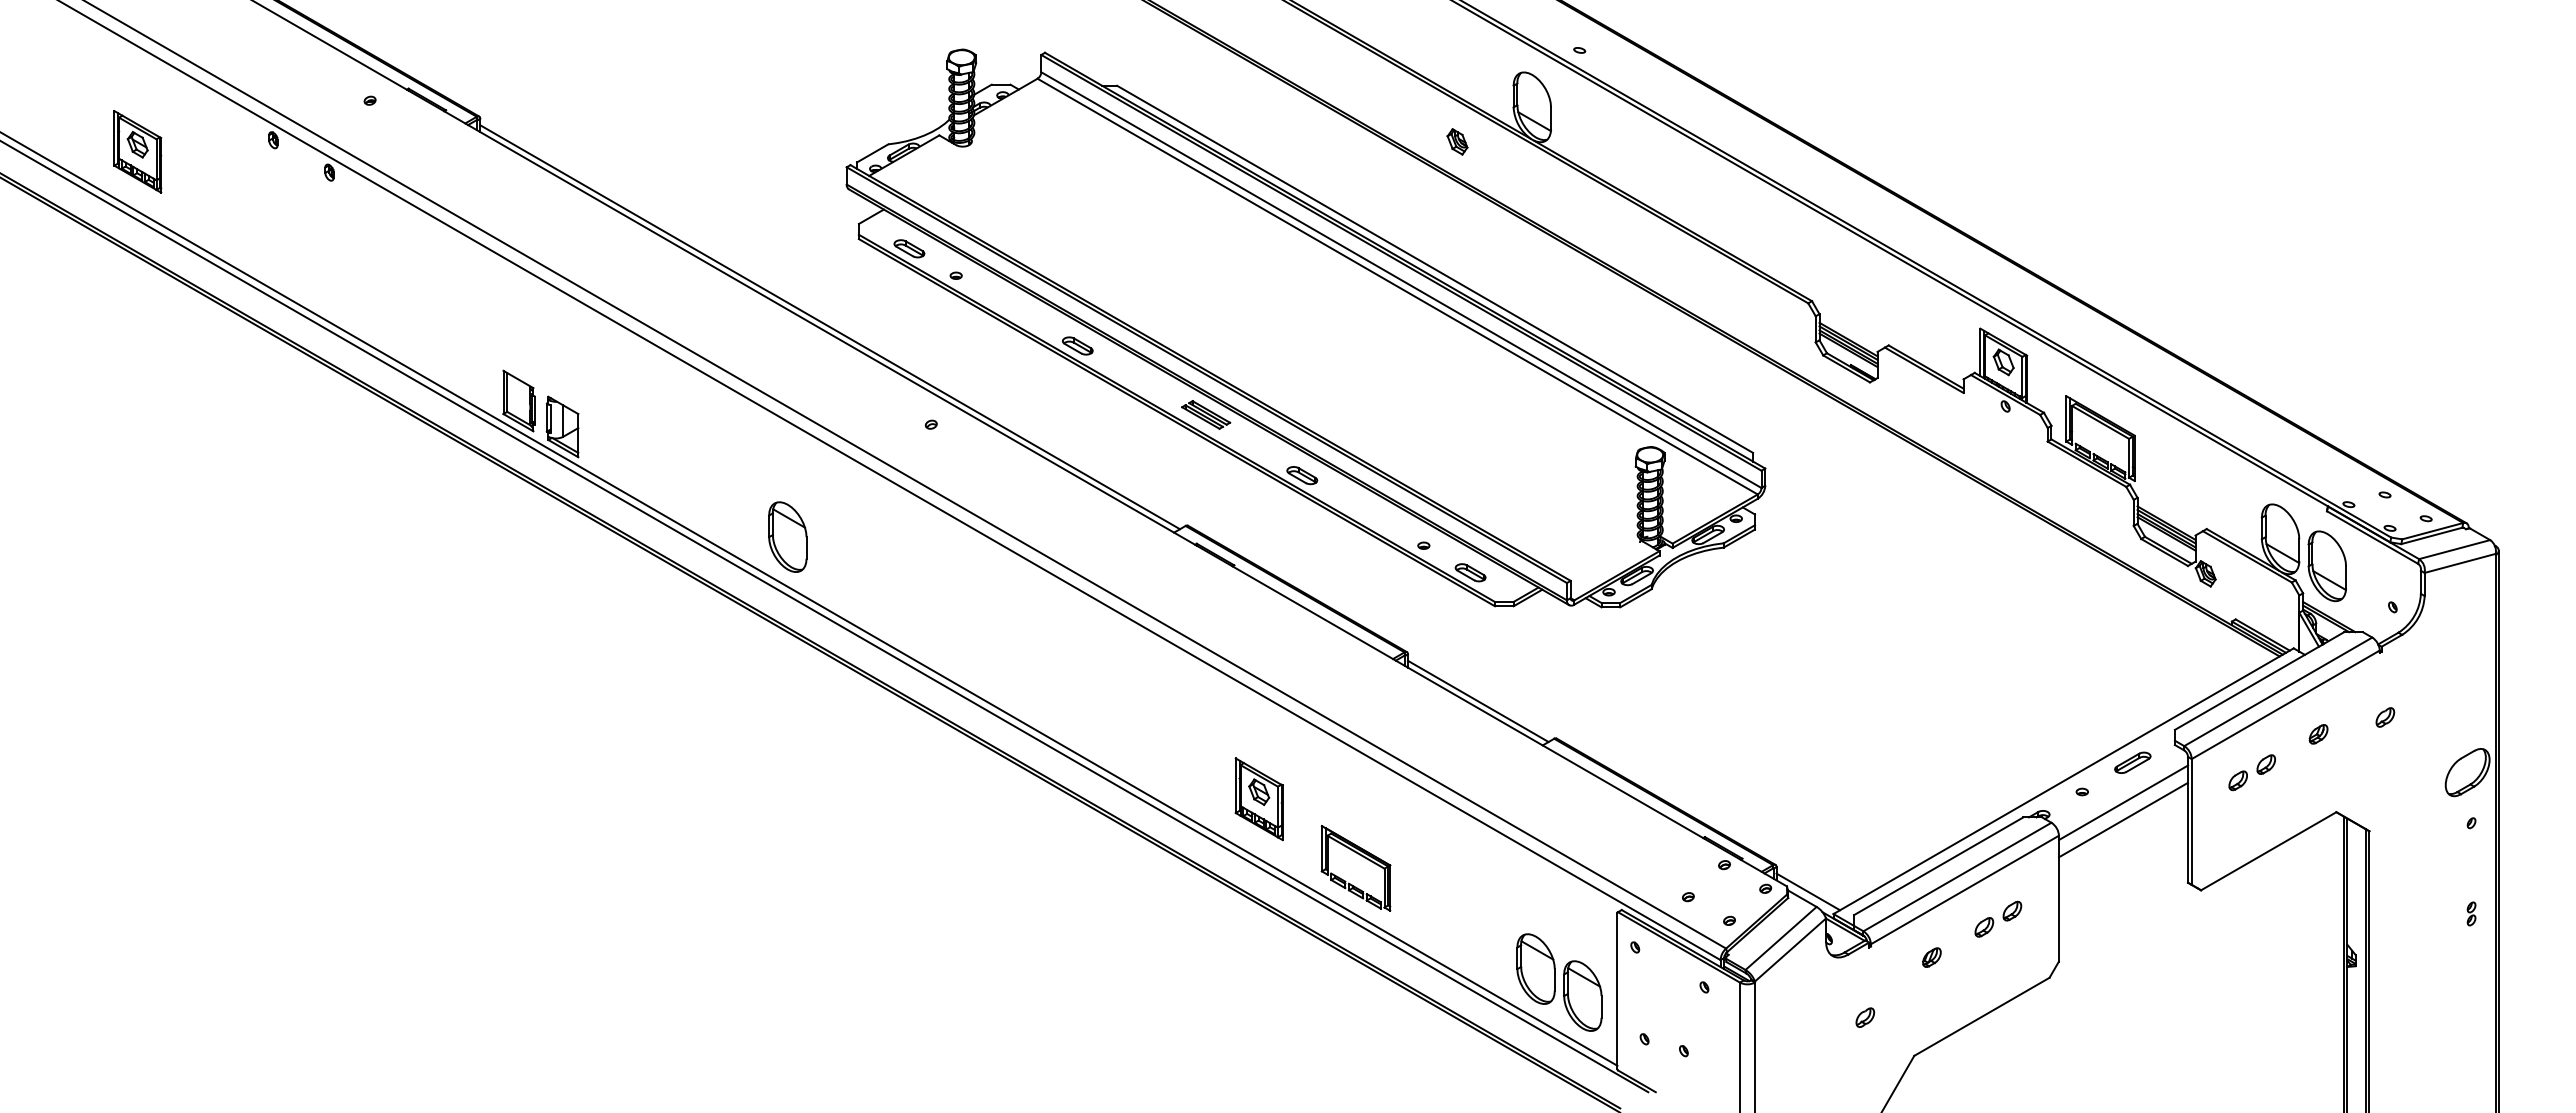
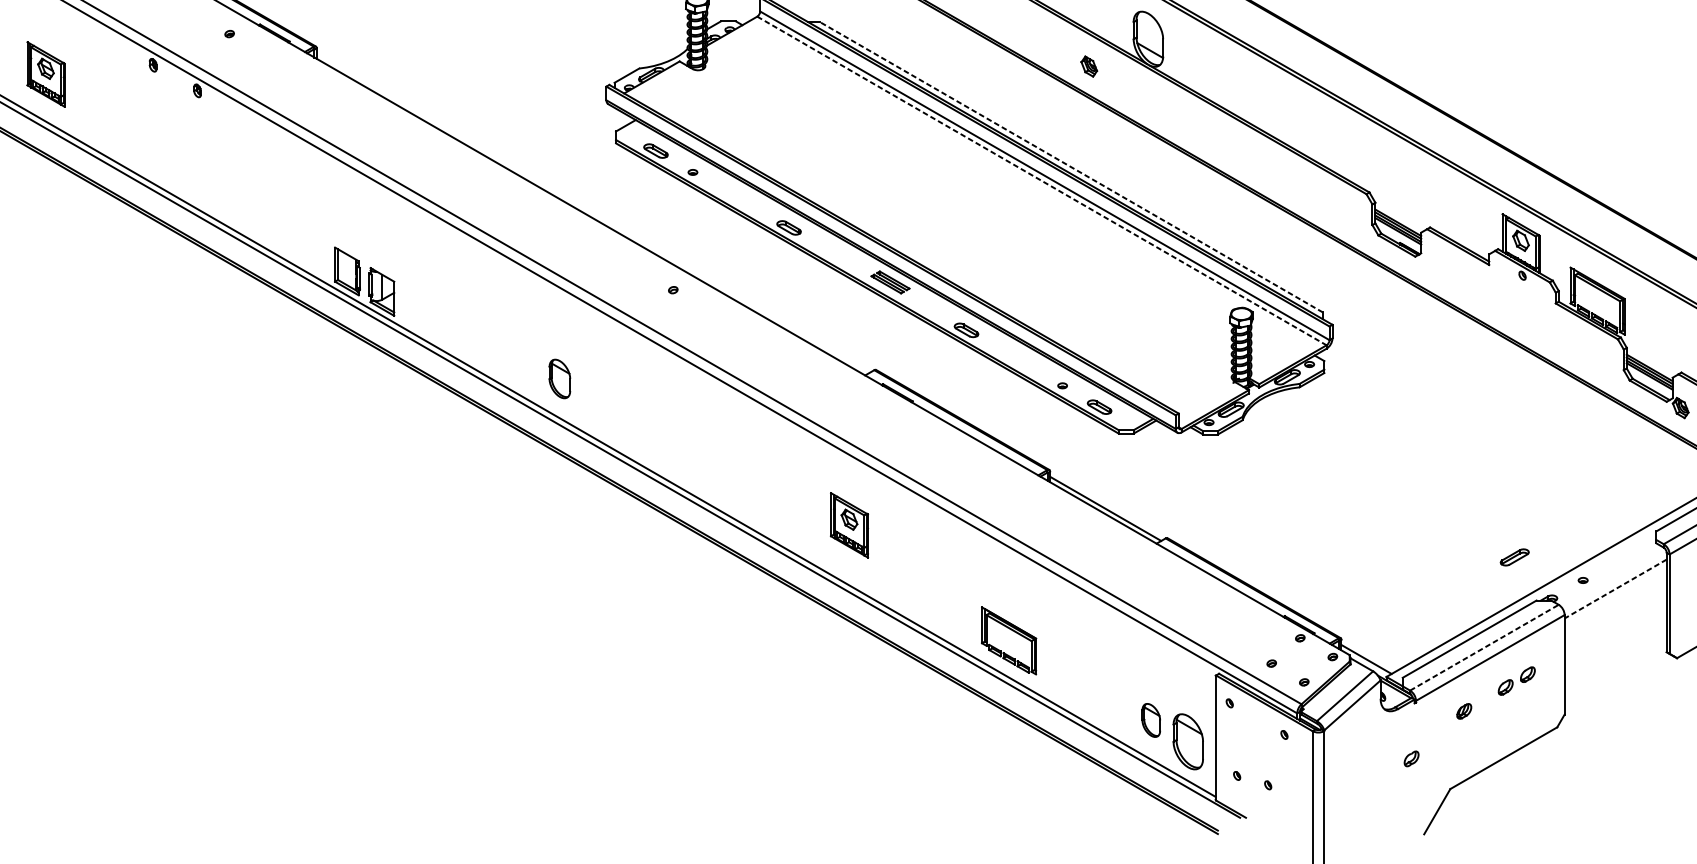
line: (1434, 269) -> (1071, 167), solid -> dashed
line: (1397, 286) -> (1041, 180), solid -> dashed
line: (830, 327) -> (593, 213), removed
part: (787, 536) -> (559, 378), size x0.7
part: (2132, 762) -> (1514, 557), moved
part: (1258, 799) -> (848, 525), moved
line: (2123, 802) -> (1615, 588), solid -> dashed
line: (2123, 819) -> (1615, 602), removed
line: (1957, 877) -> (1484, 648), solid -> dashed
part: (1535, 968) -> (1150, 720), size x0.6

